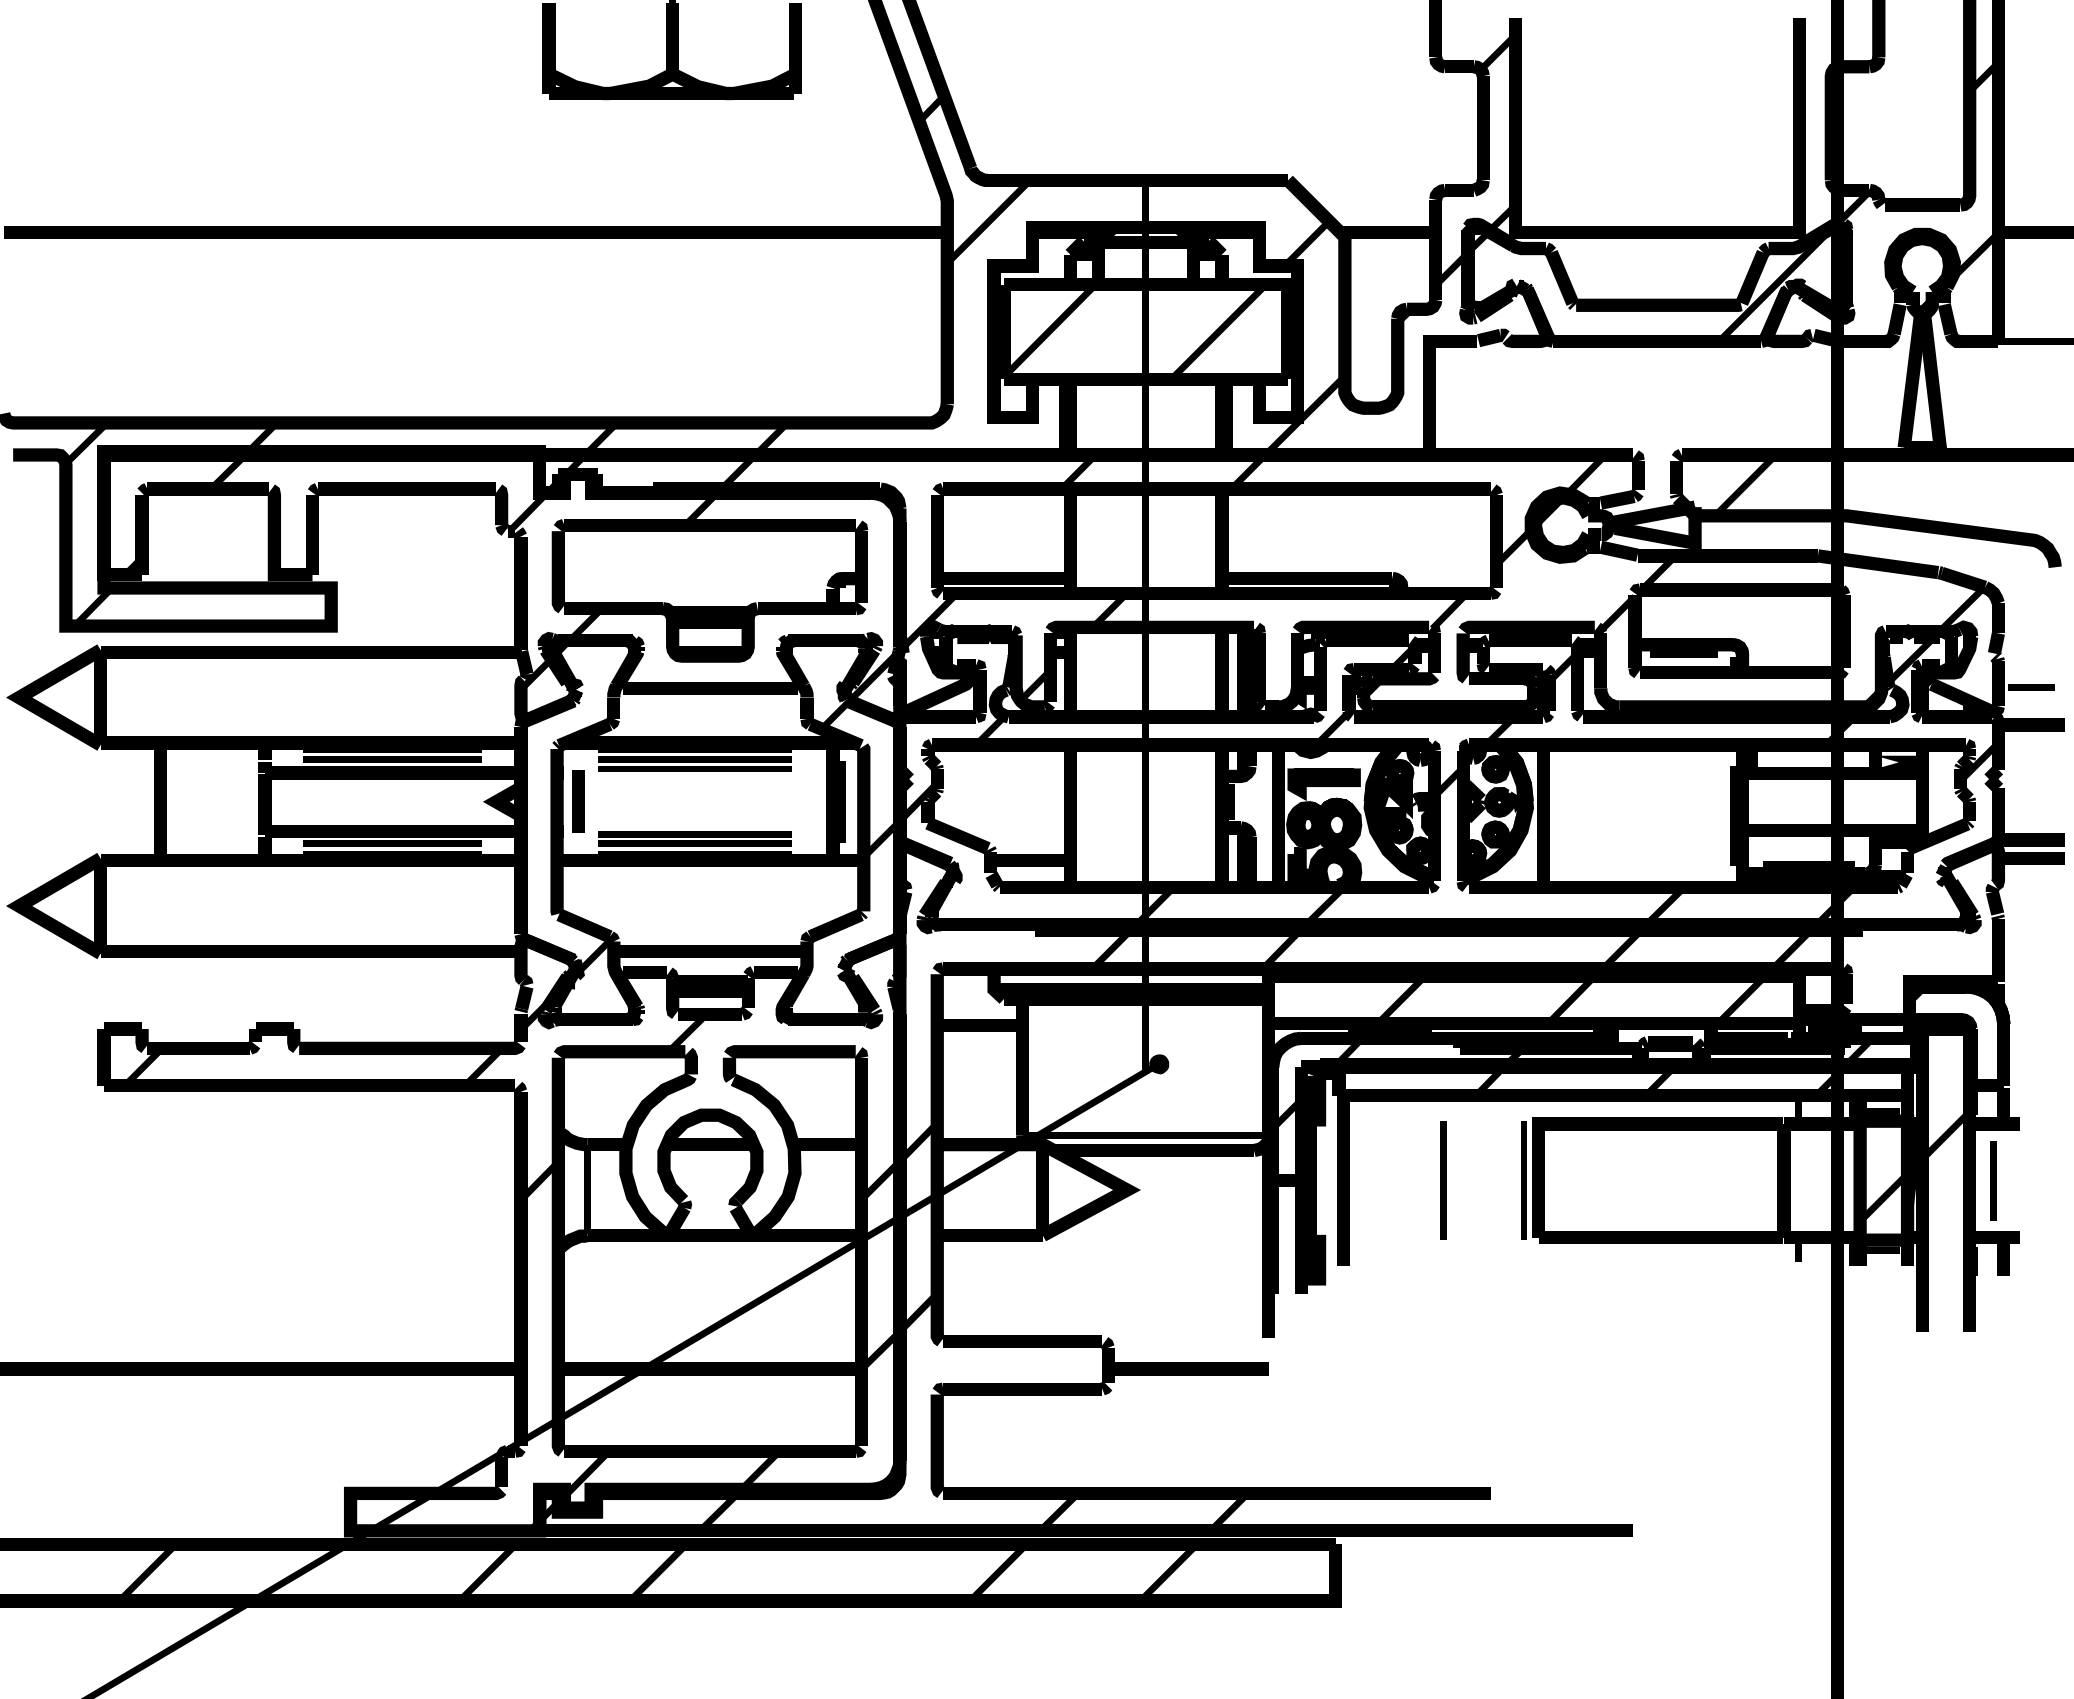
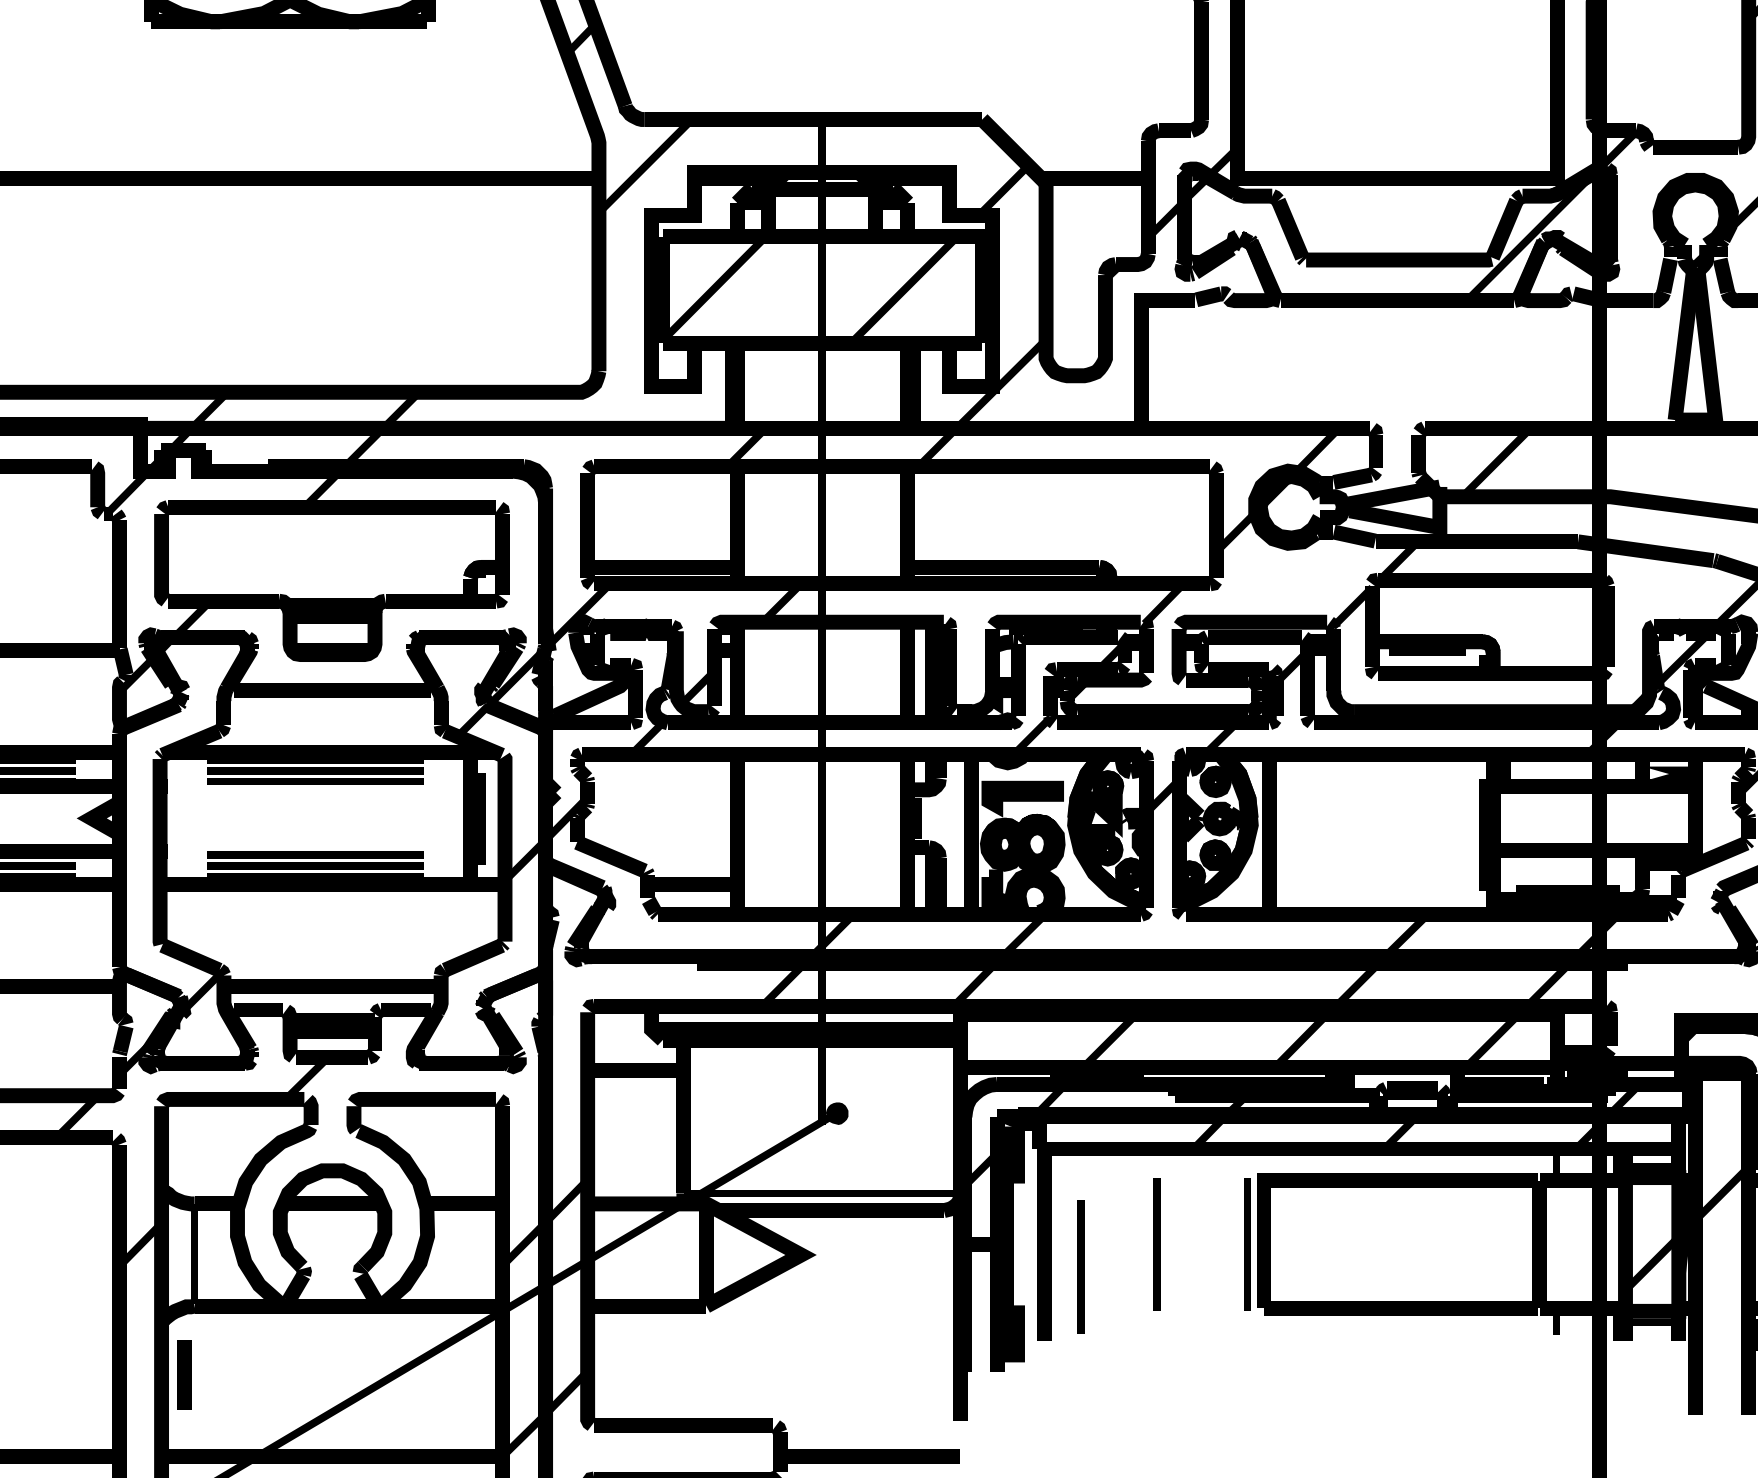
part: (578, 801) -> (184, 1374), moved
line: (1375, 1200) -> (1080, 1266), added

